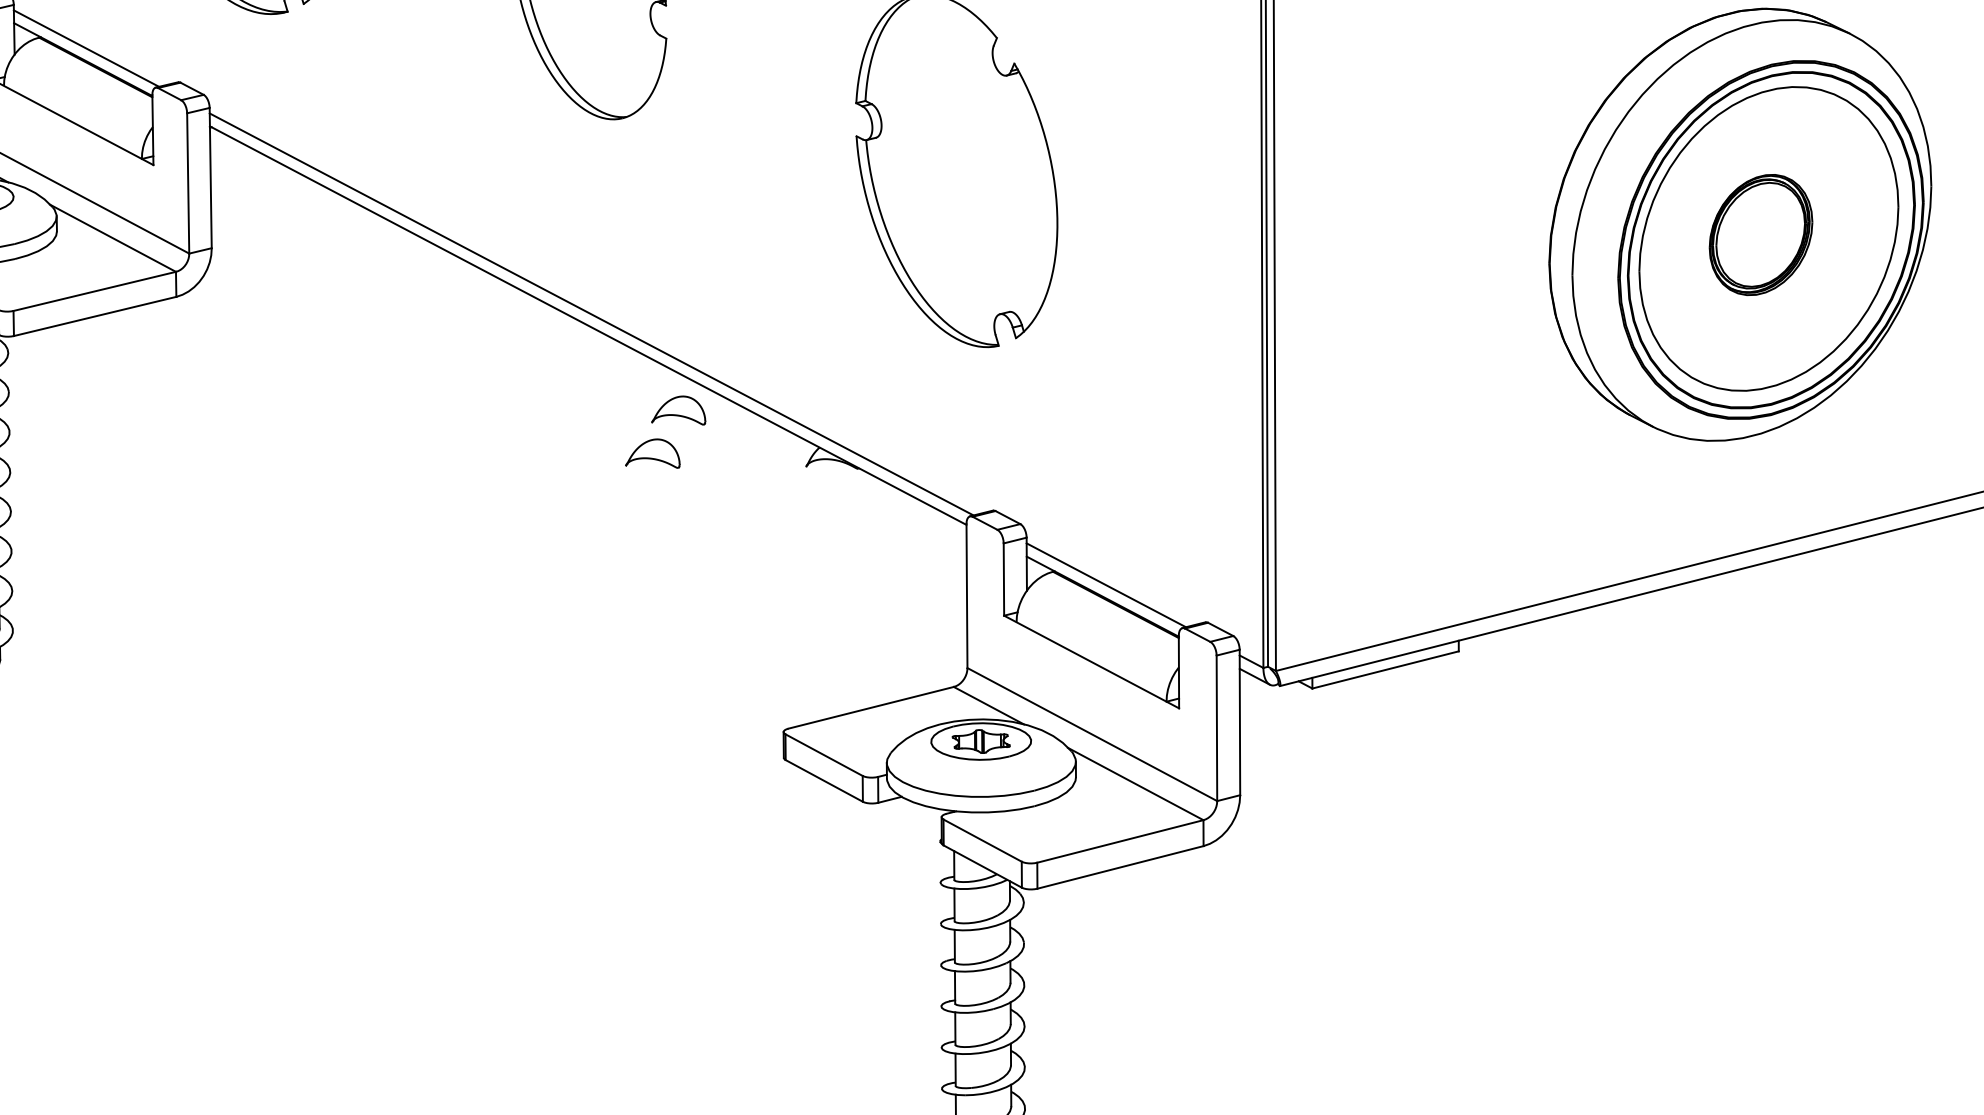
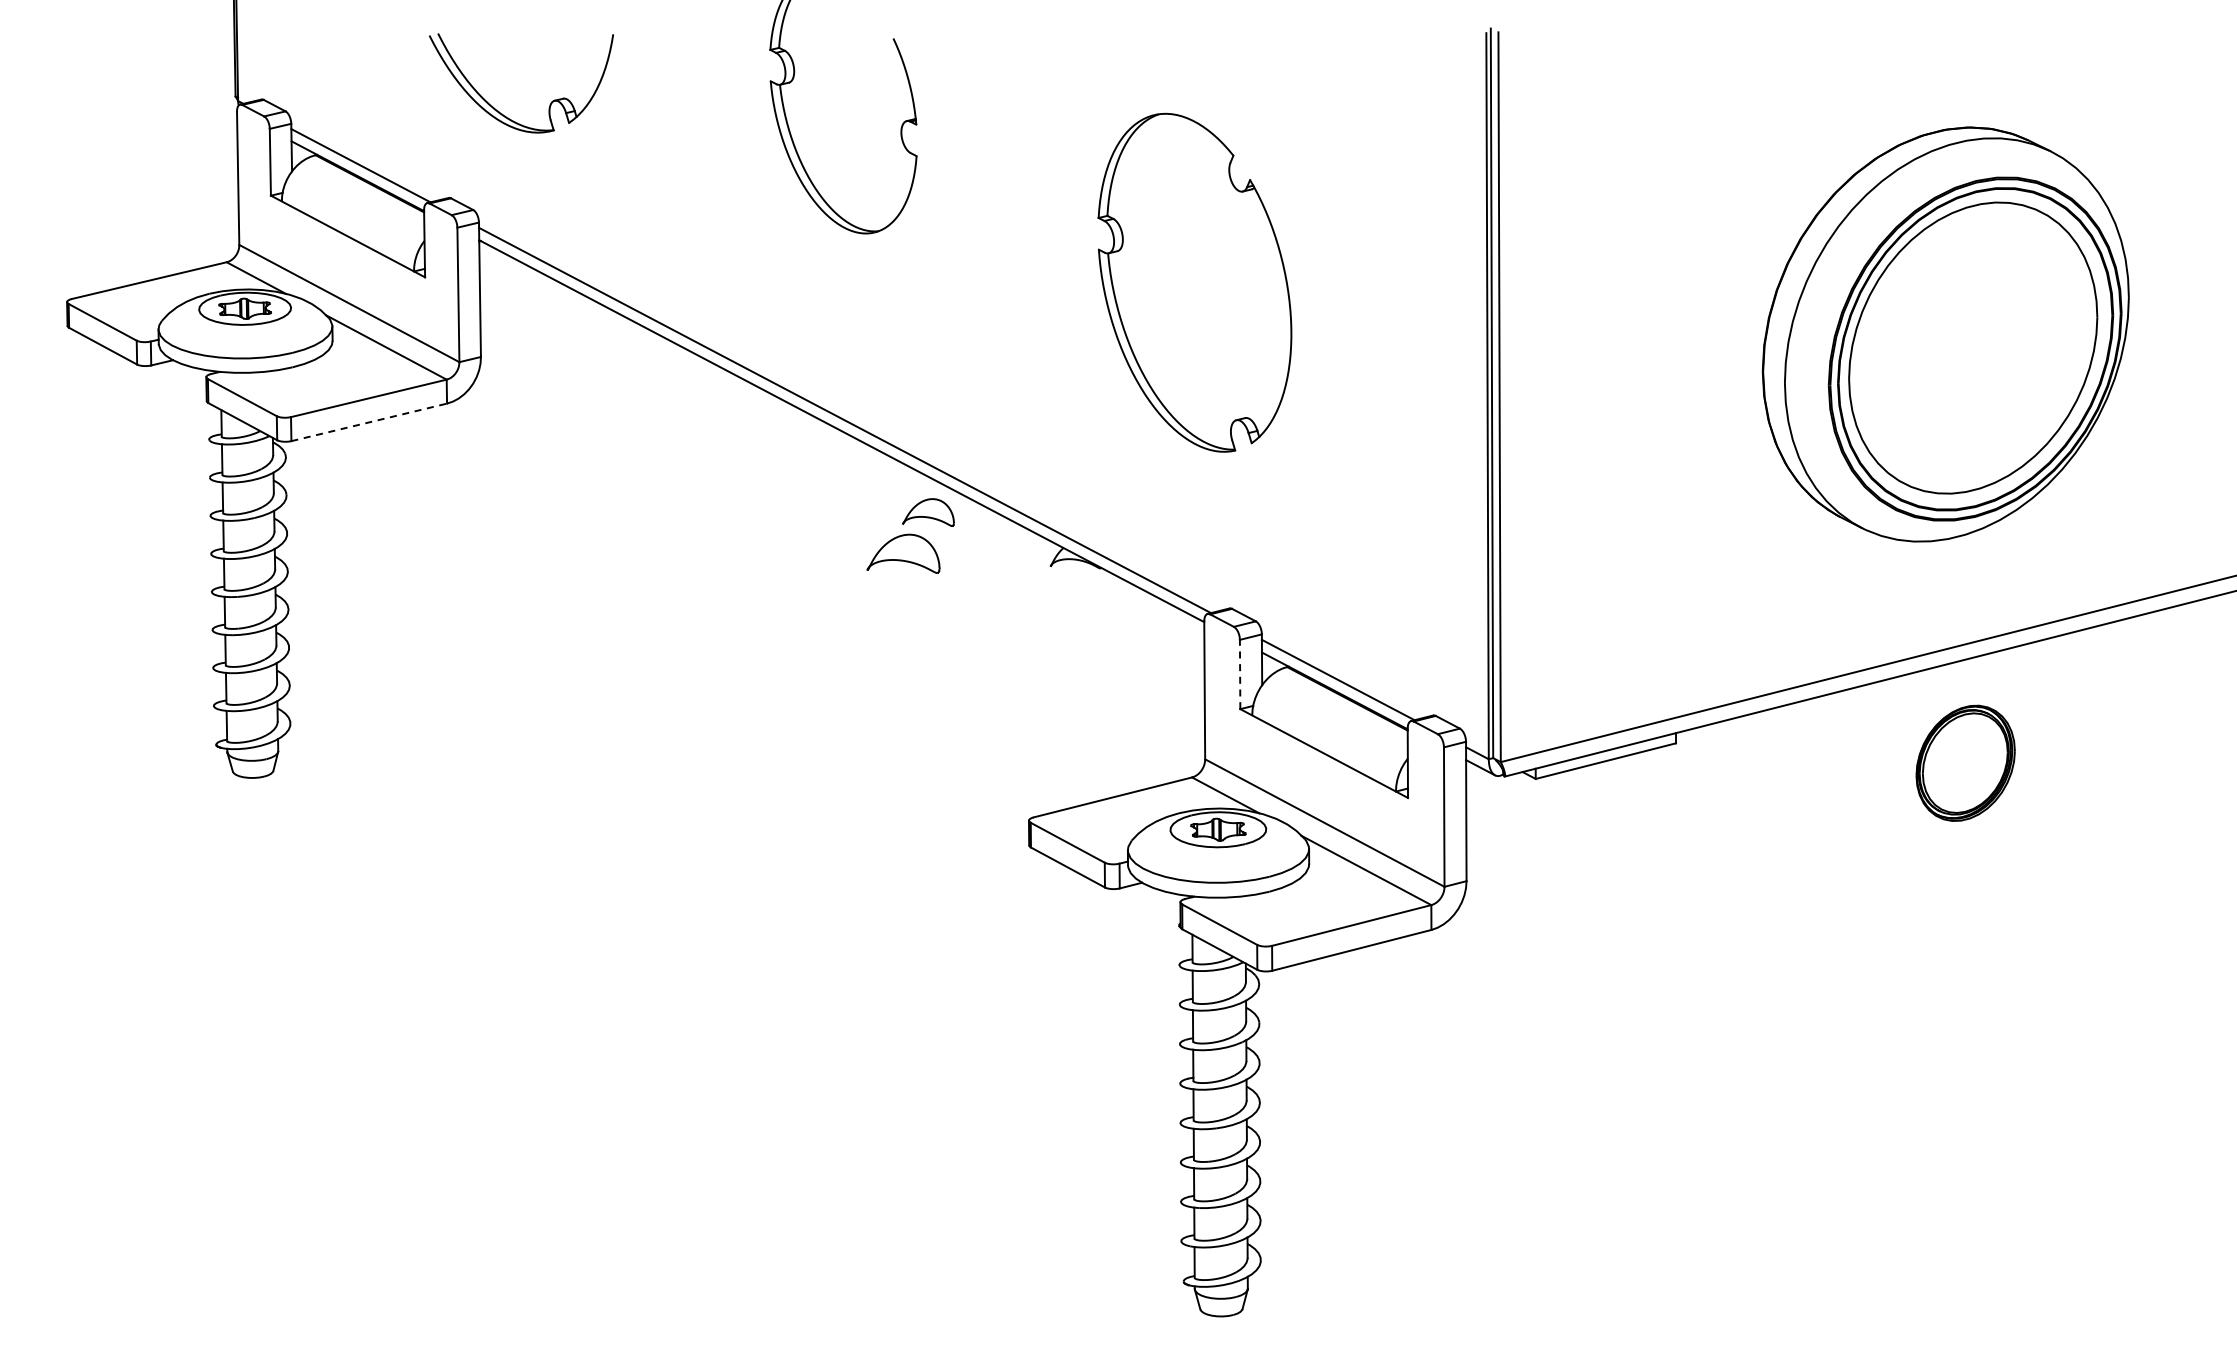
part: (1760, 234) -> (1965, 762), moved
line: (95, 316) -> (369, 422), solid -> dashed
part: (652, 453) -> (903, 553), size x1.4
line: (1004, 579) -> (1240, 674), solid -> dashed

